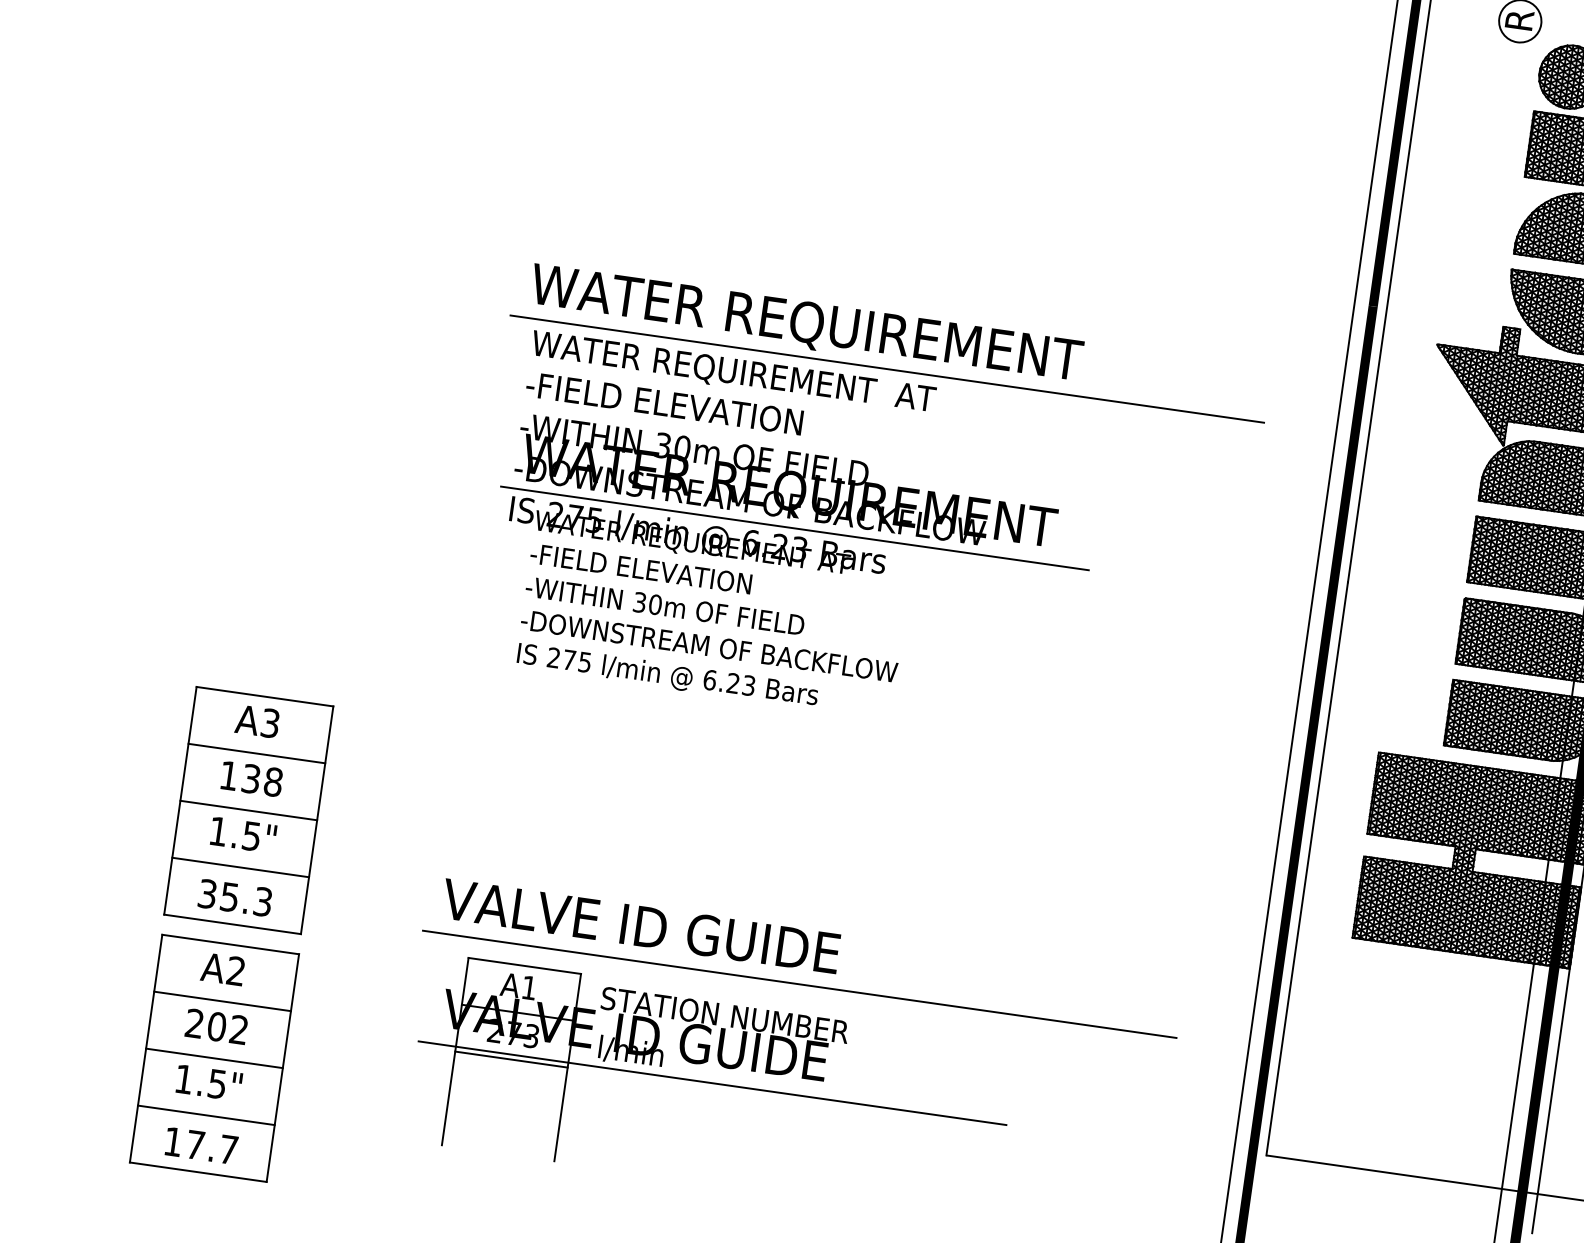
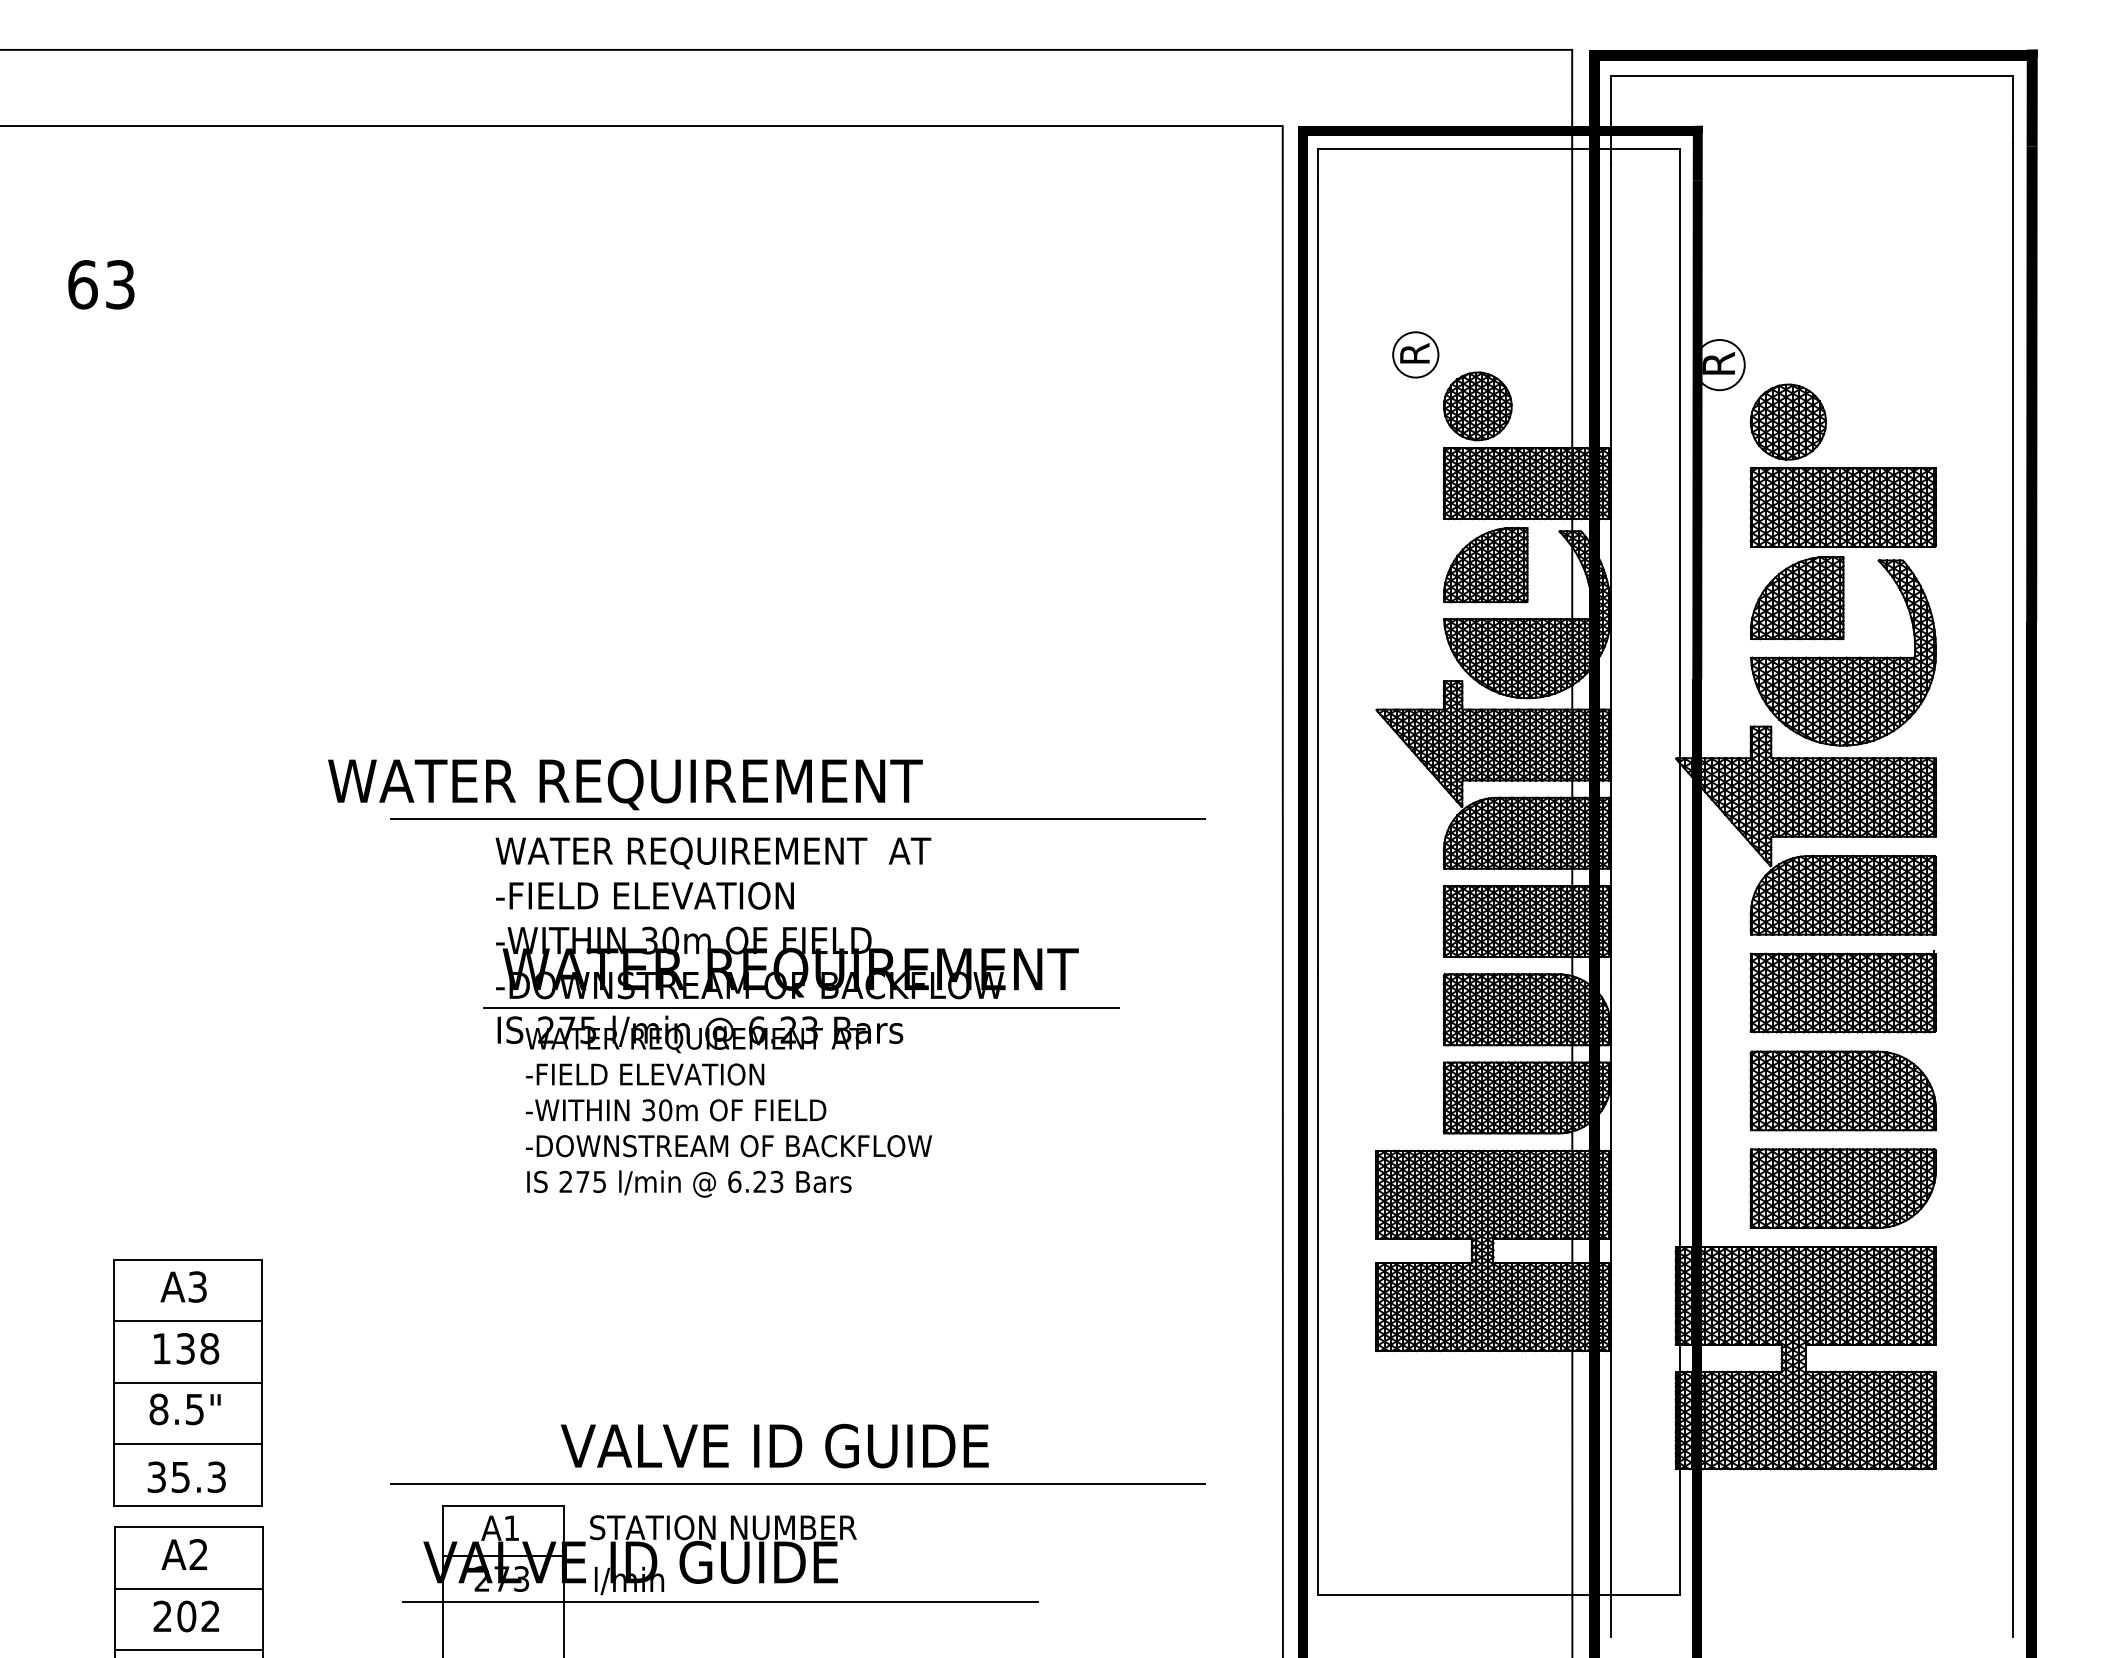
text: (806, 325) -> (625, 784), moved
part: (793, 536) -> (801, 1017), moved
text: (218, 831) -> (158, 1409), 1.5" -> 8.5"
text: (640, 925) -> (774, 1445), moved
line: (511, 1059) -> (503, 1606), removed

